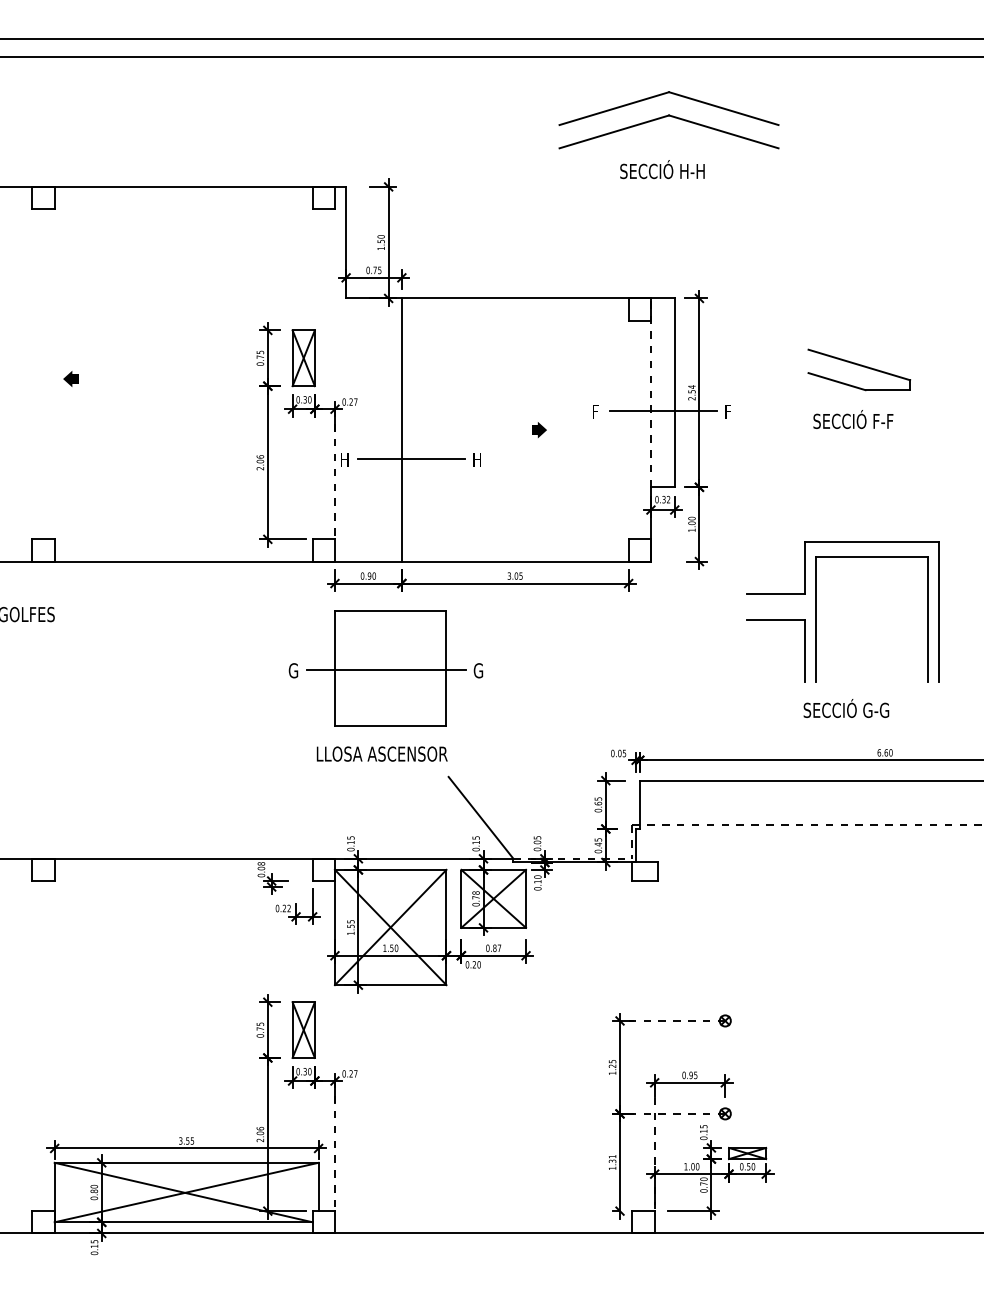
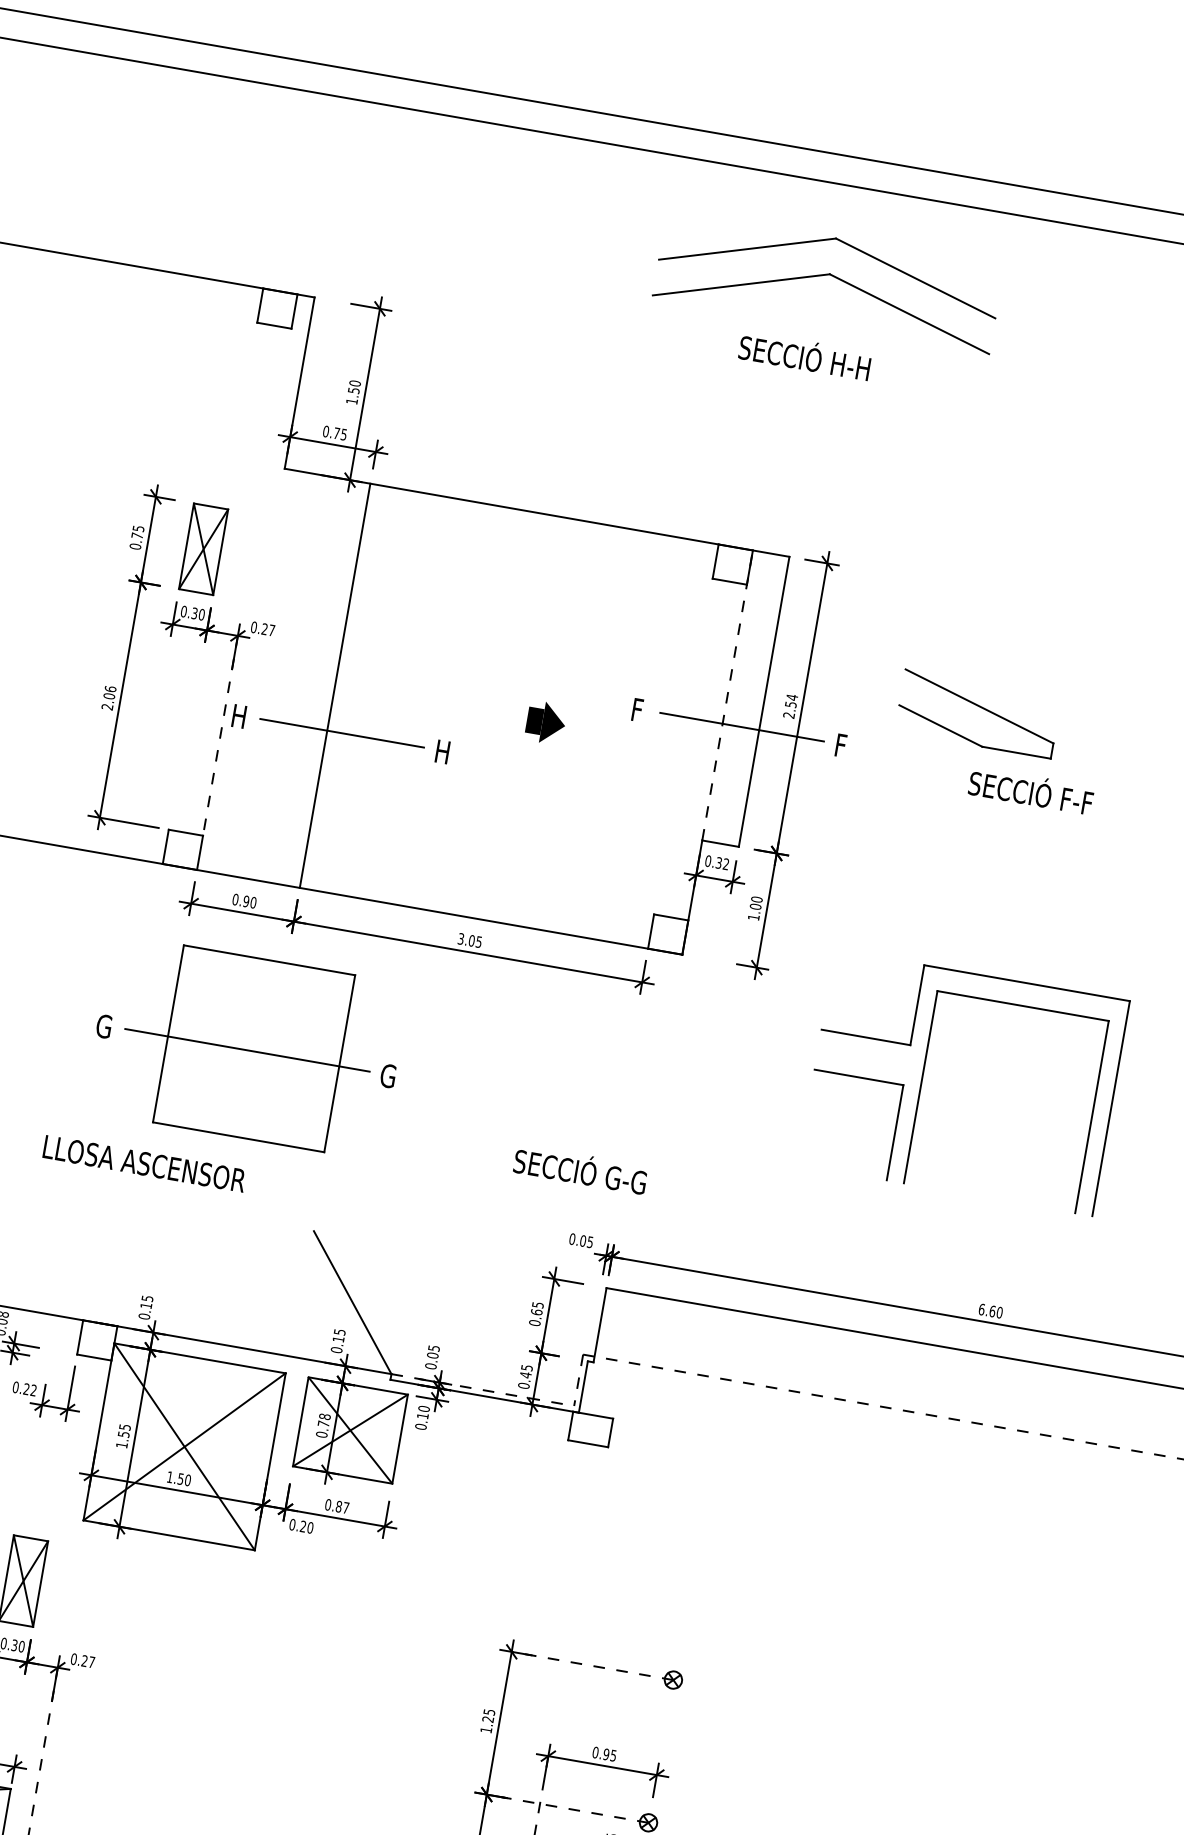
part: (859, 369) -> (978, 713), moved
part: (539, 429) -> (546, 721), size x1.6
text: (846, 708) -> (580, 1169), moved
text: (381, 753) -> (143, 1162), moved

